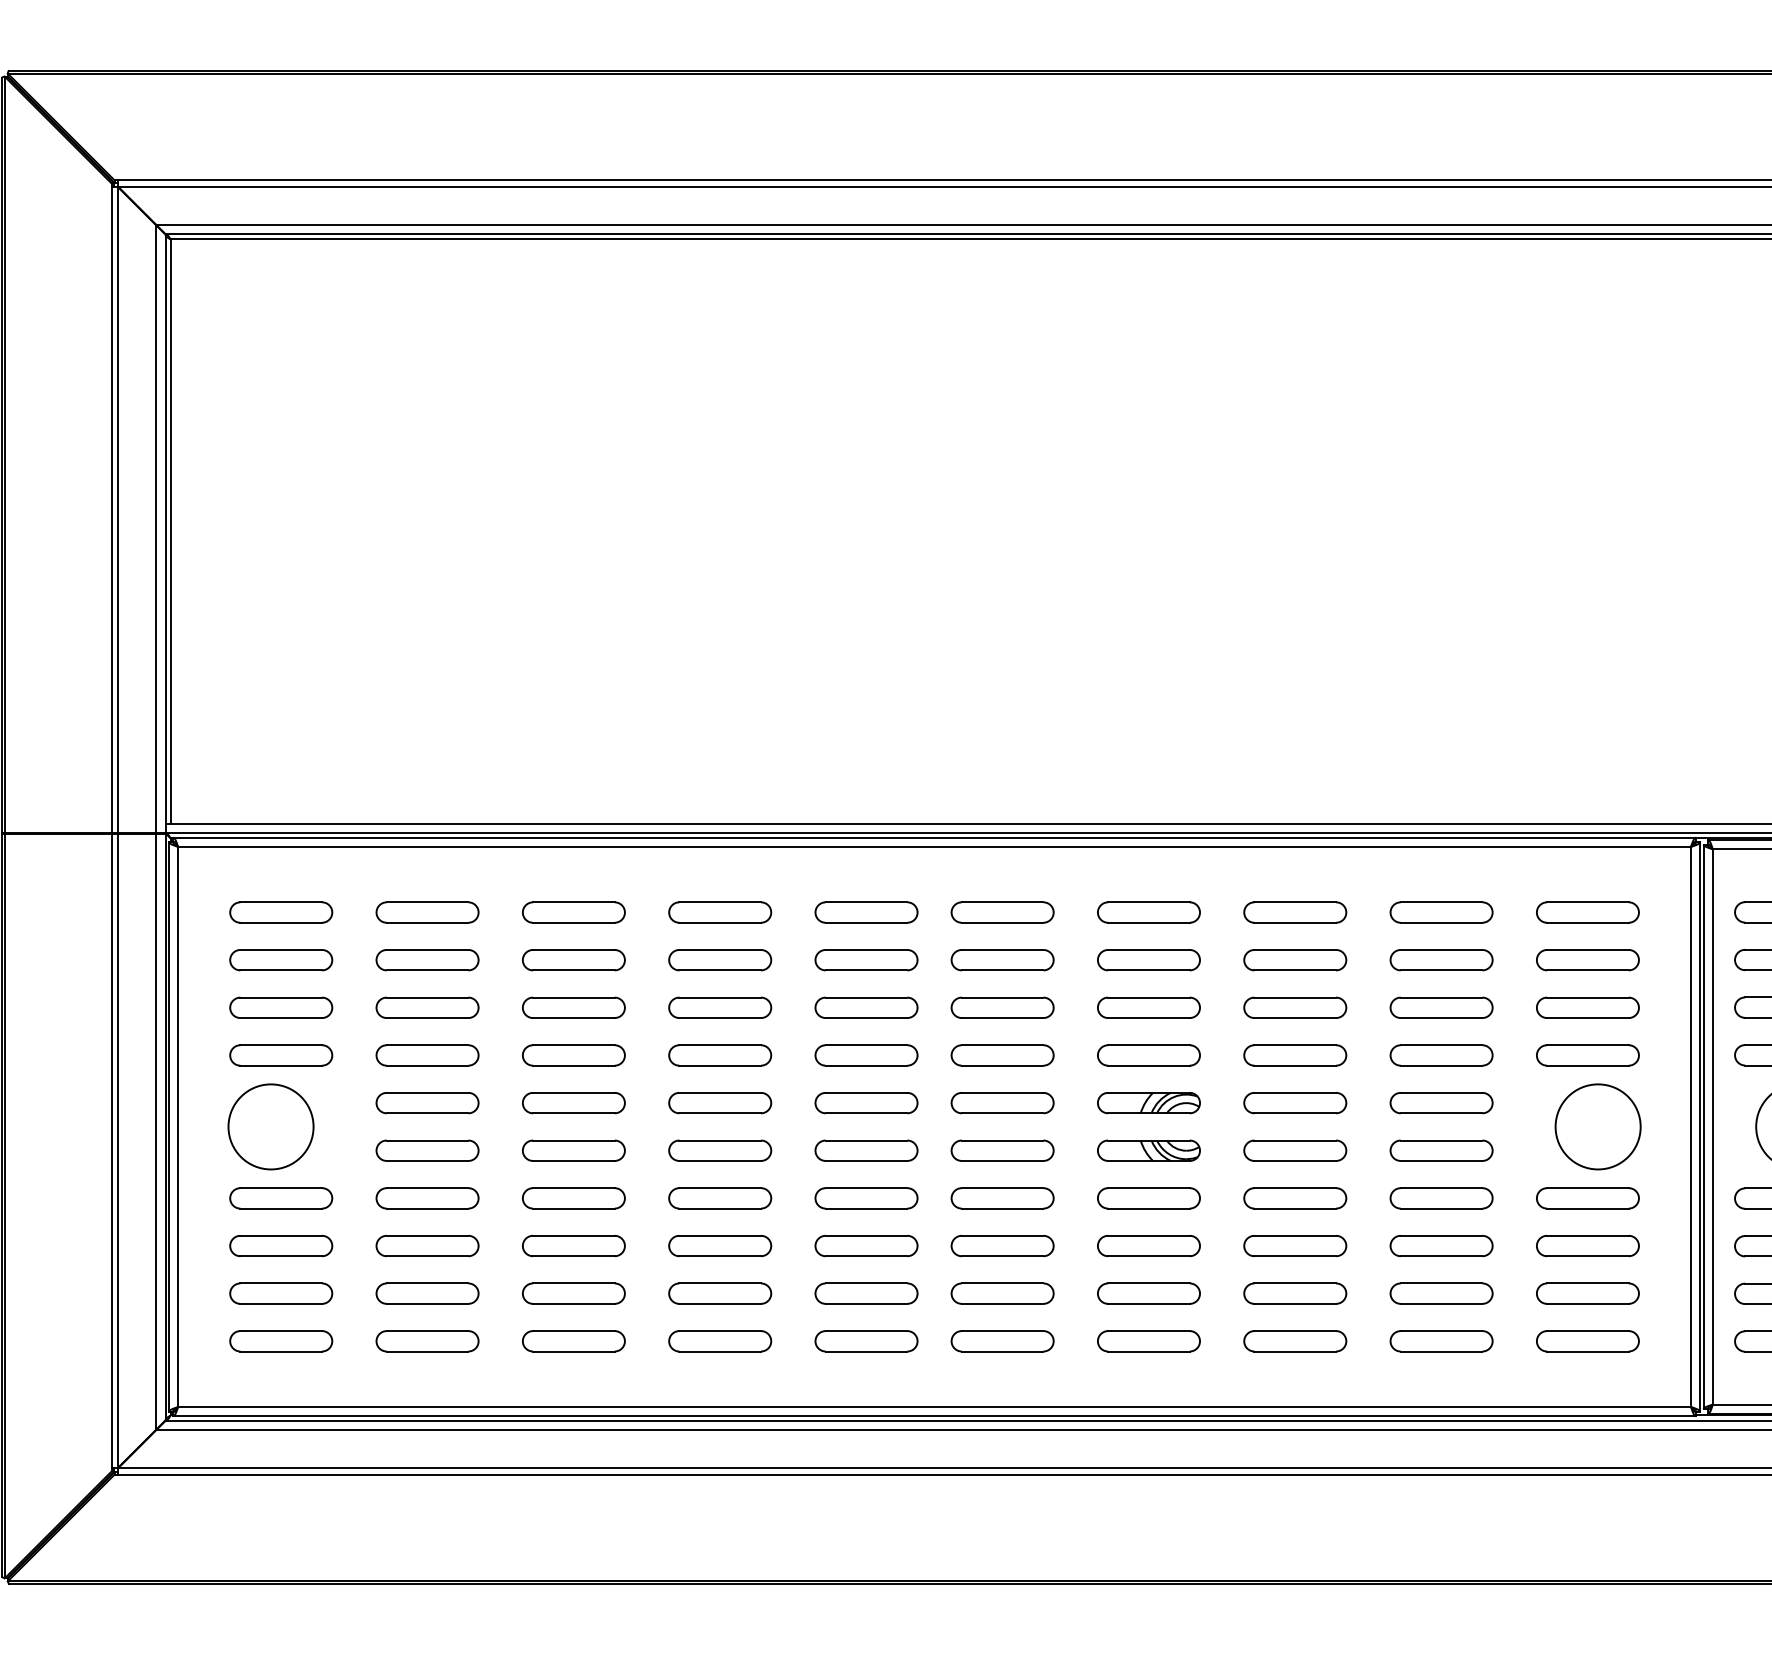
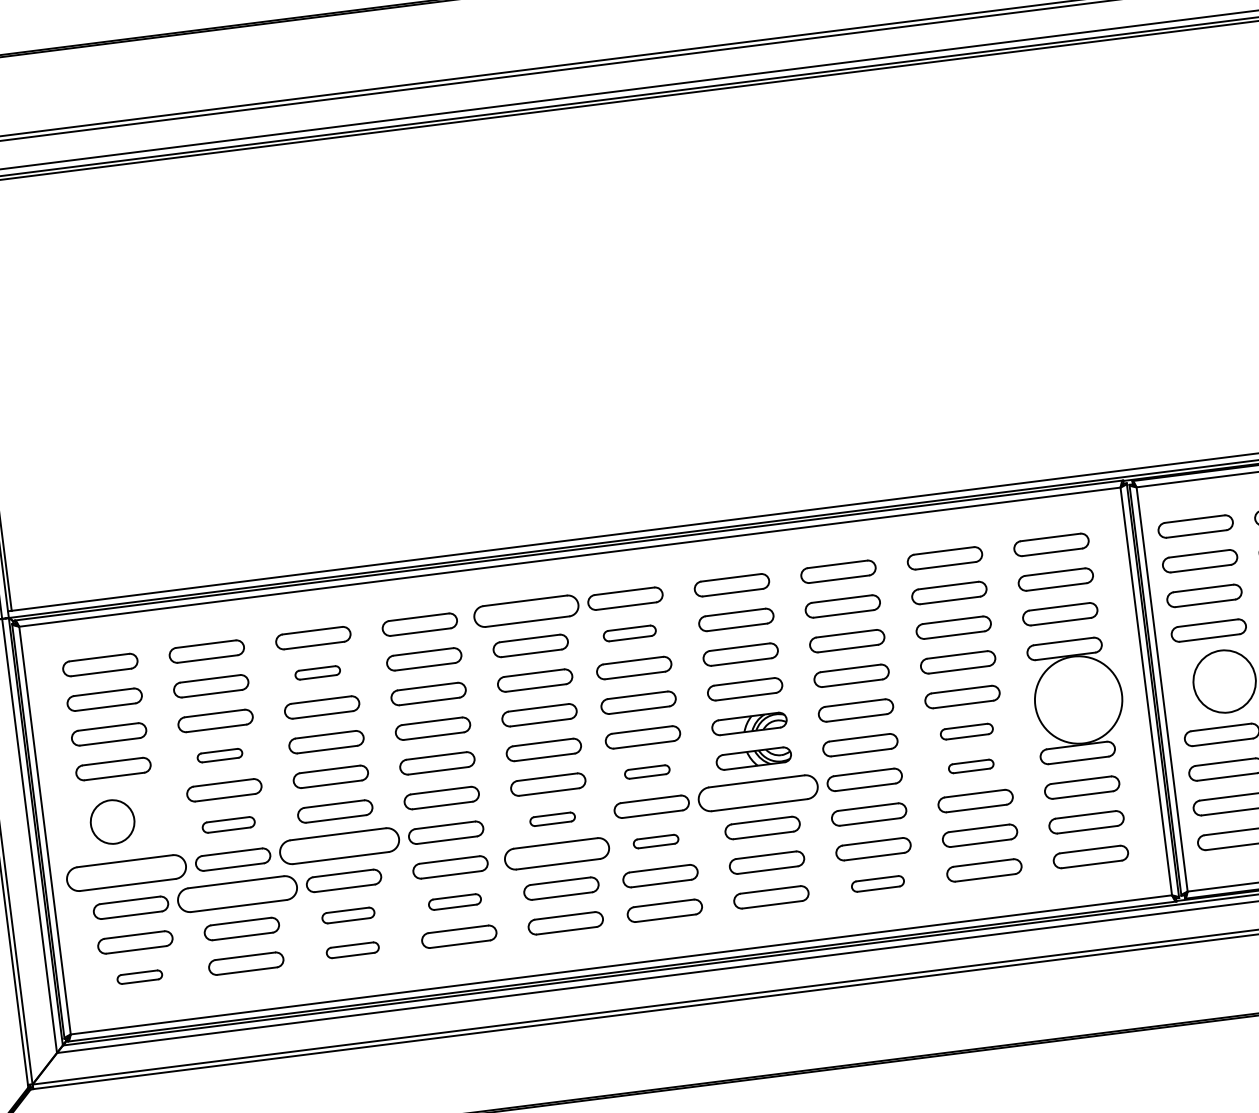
part: (866, 912) -> (526, 611), size x1.4
part: (573, 960) -> (317, 673), size x0.6
part: (1002, 960) -> (629, 633), size x0.7
part: (427, 1055) -> (219, 755), size x0.6
circle: (270, 1126) -> (112, 821), size x0.7
circle: (1597, 1126) -> (1078, 699), size x1.4
part: (427, 1150) -> (228, 824), size x0.7
part: (1002, 1150) -> (647, 771), size x0.6
part: (1441, 1150) -> (966, 731), size x0.7
part: (281, 1198) -> (126, 873), size x1.6
part: (573, 1198) -> (339, 846), size x1.6
part: (866, 1198) -> (552, 819), size x0.6
part: (1148, 1198) -> (757, 793), size x1.6
part: (1441, 1198) -> (971, 766), size x0.6
part: (427, 1246) -> (237, 894), size x1.6
part: (866, 1246) -> (557, 854), size x1.4
part: (1002, 1246) -> (656, 841), size x0.6
part: (573, 1293) -> (348, 915), size x0.7
part: (720, 1293) -> (455, 901), size x0.7
part: (281, 1341) -> (139, 977), size x0.6
part: (573, 1341) -> (352, 950), size x0.7
part: (1295, 1341) -> (878, 884), size x0.7

